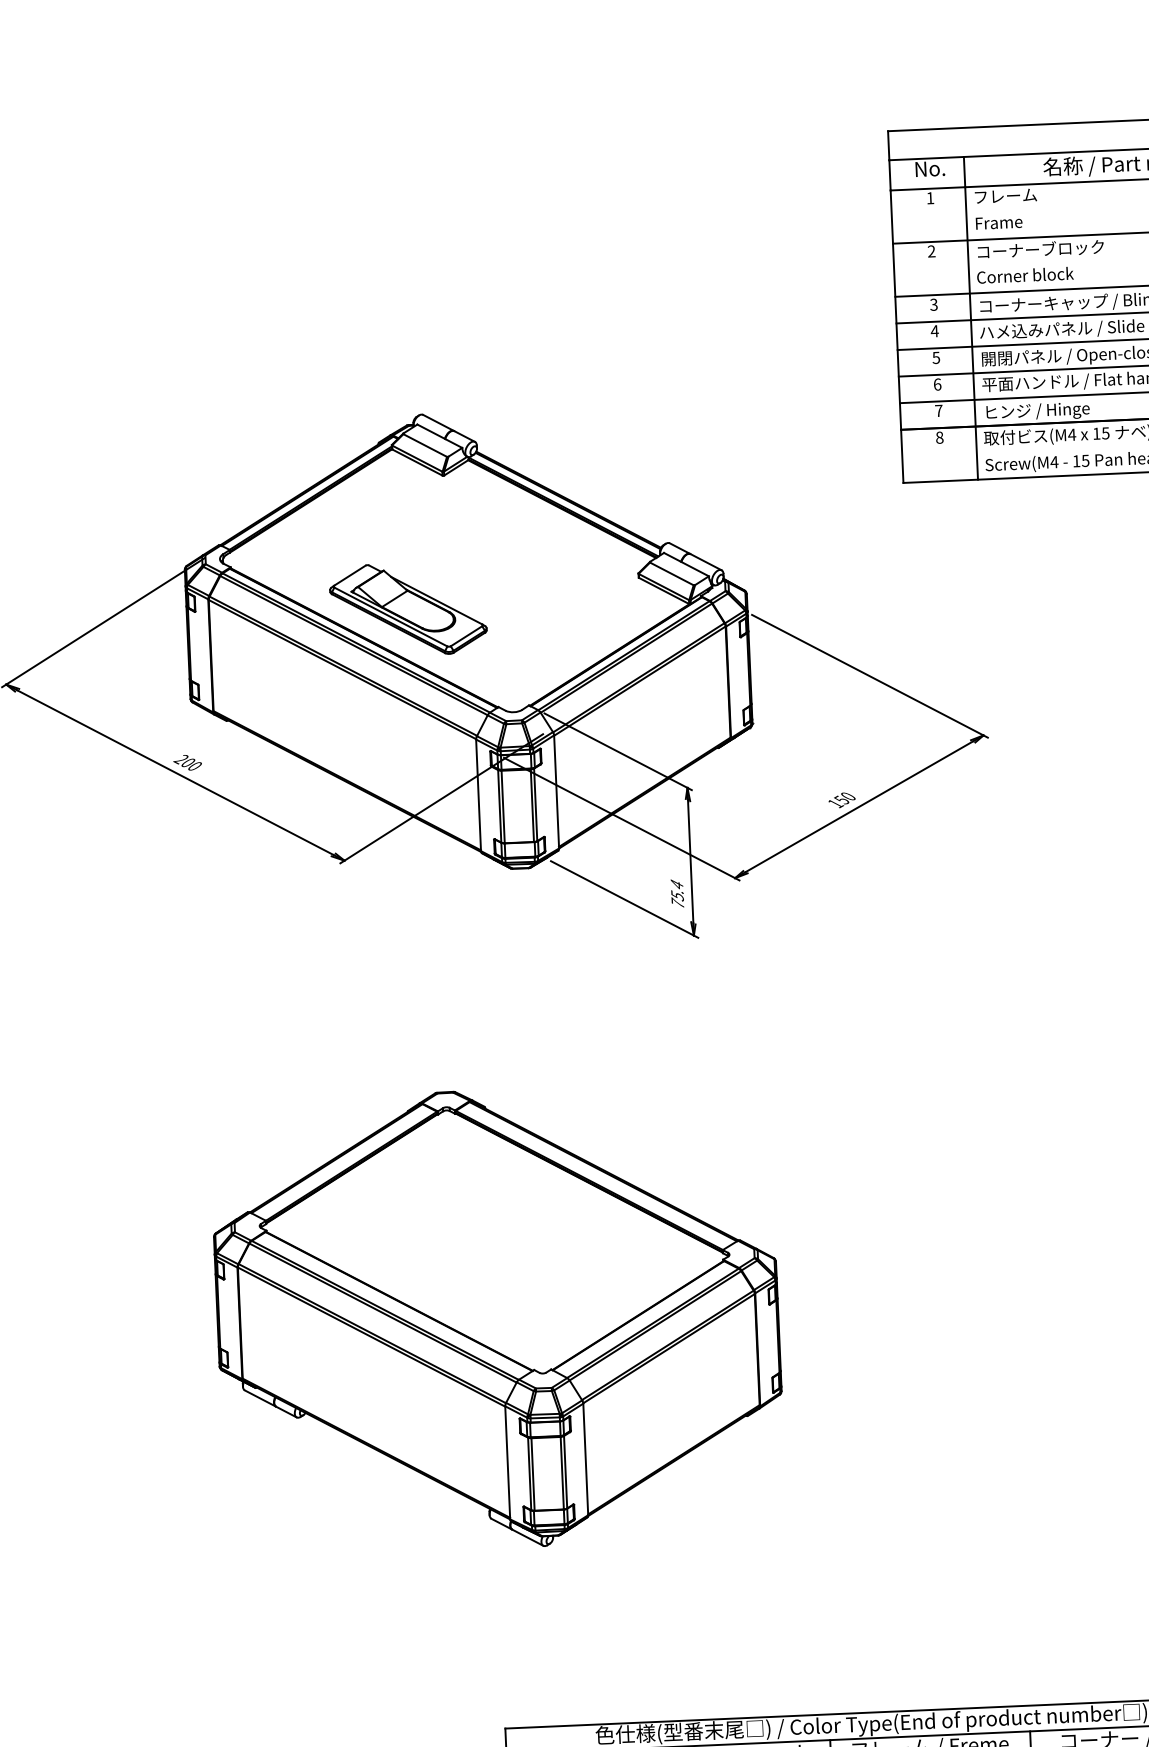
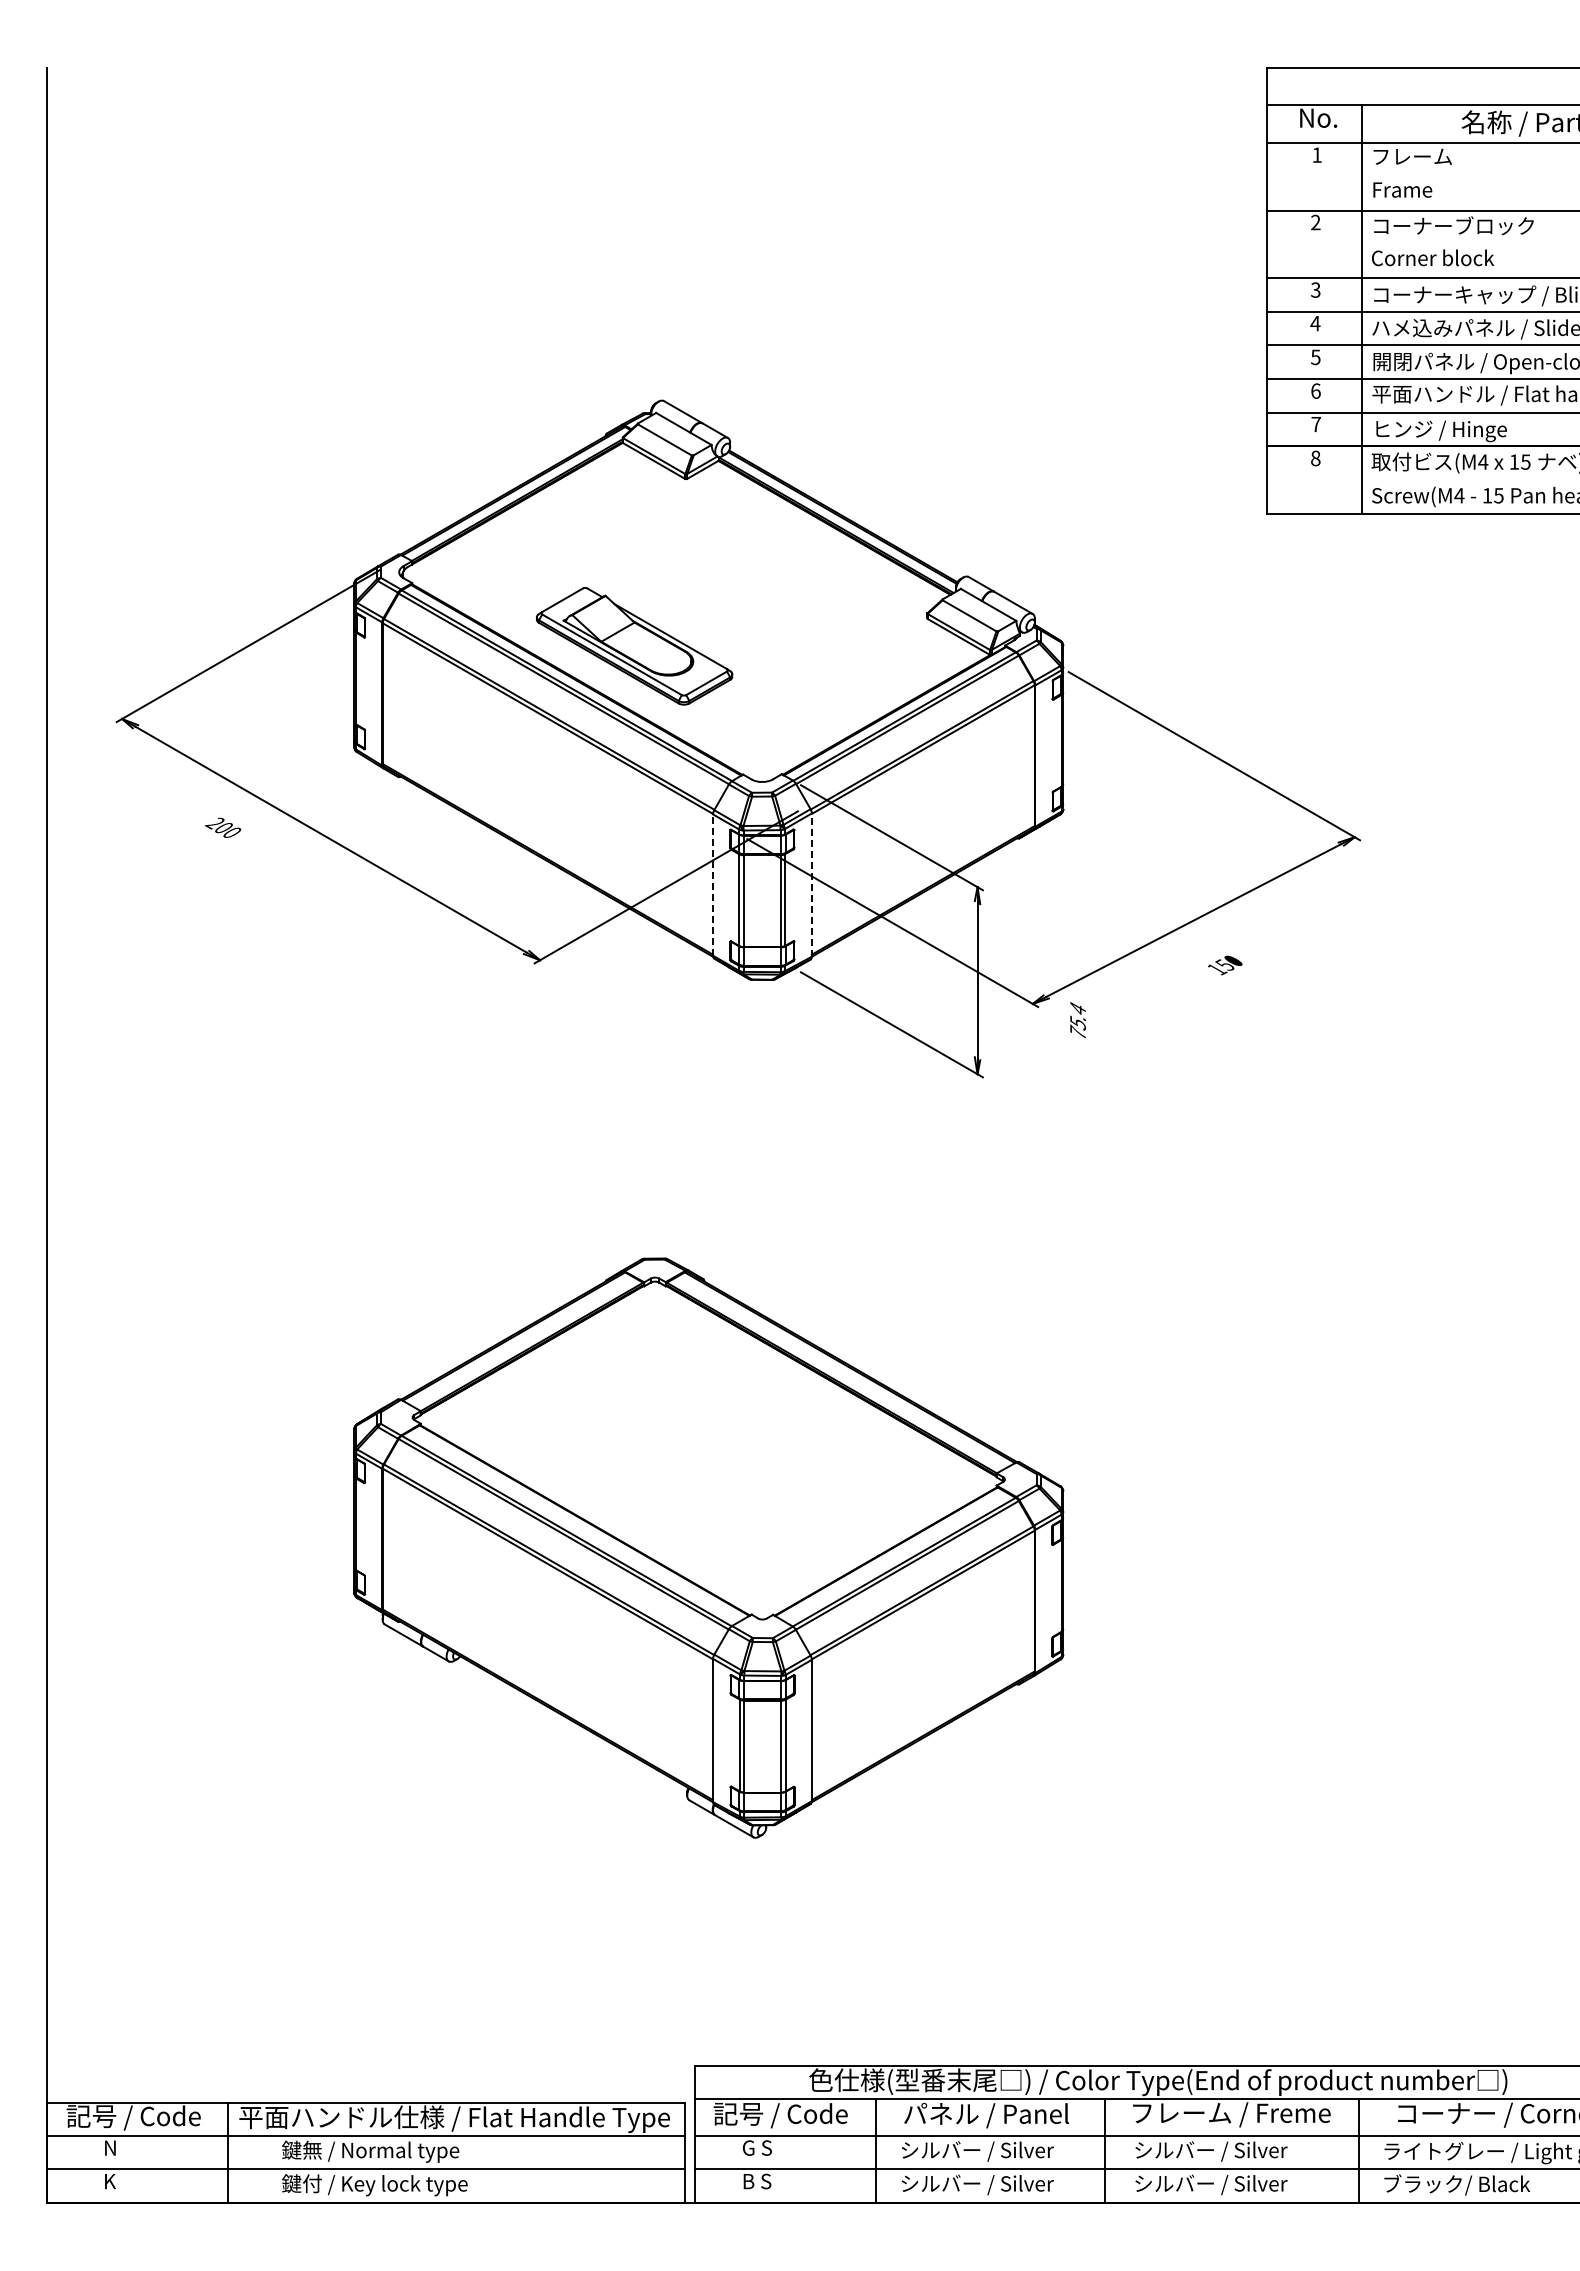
text: (187, 762) -> (222, 827), moved
line: (556, 792) -> (811, 885), solid -> dashed
line: (478, 795) -> (713, 885), solid -> dashed
text: (842, 800) -> (1225, 965), moved
text: (677, 893) -> (1077, 1020), moved

